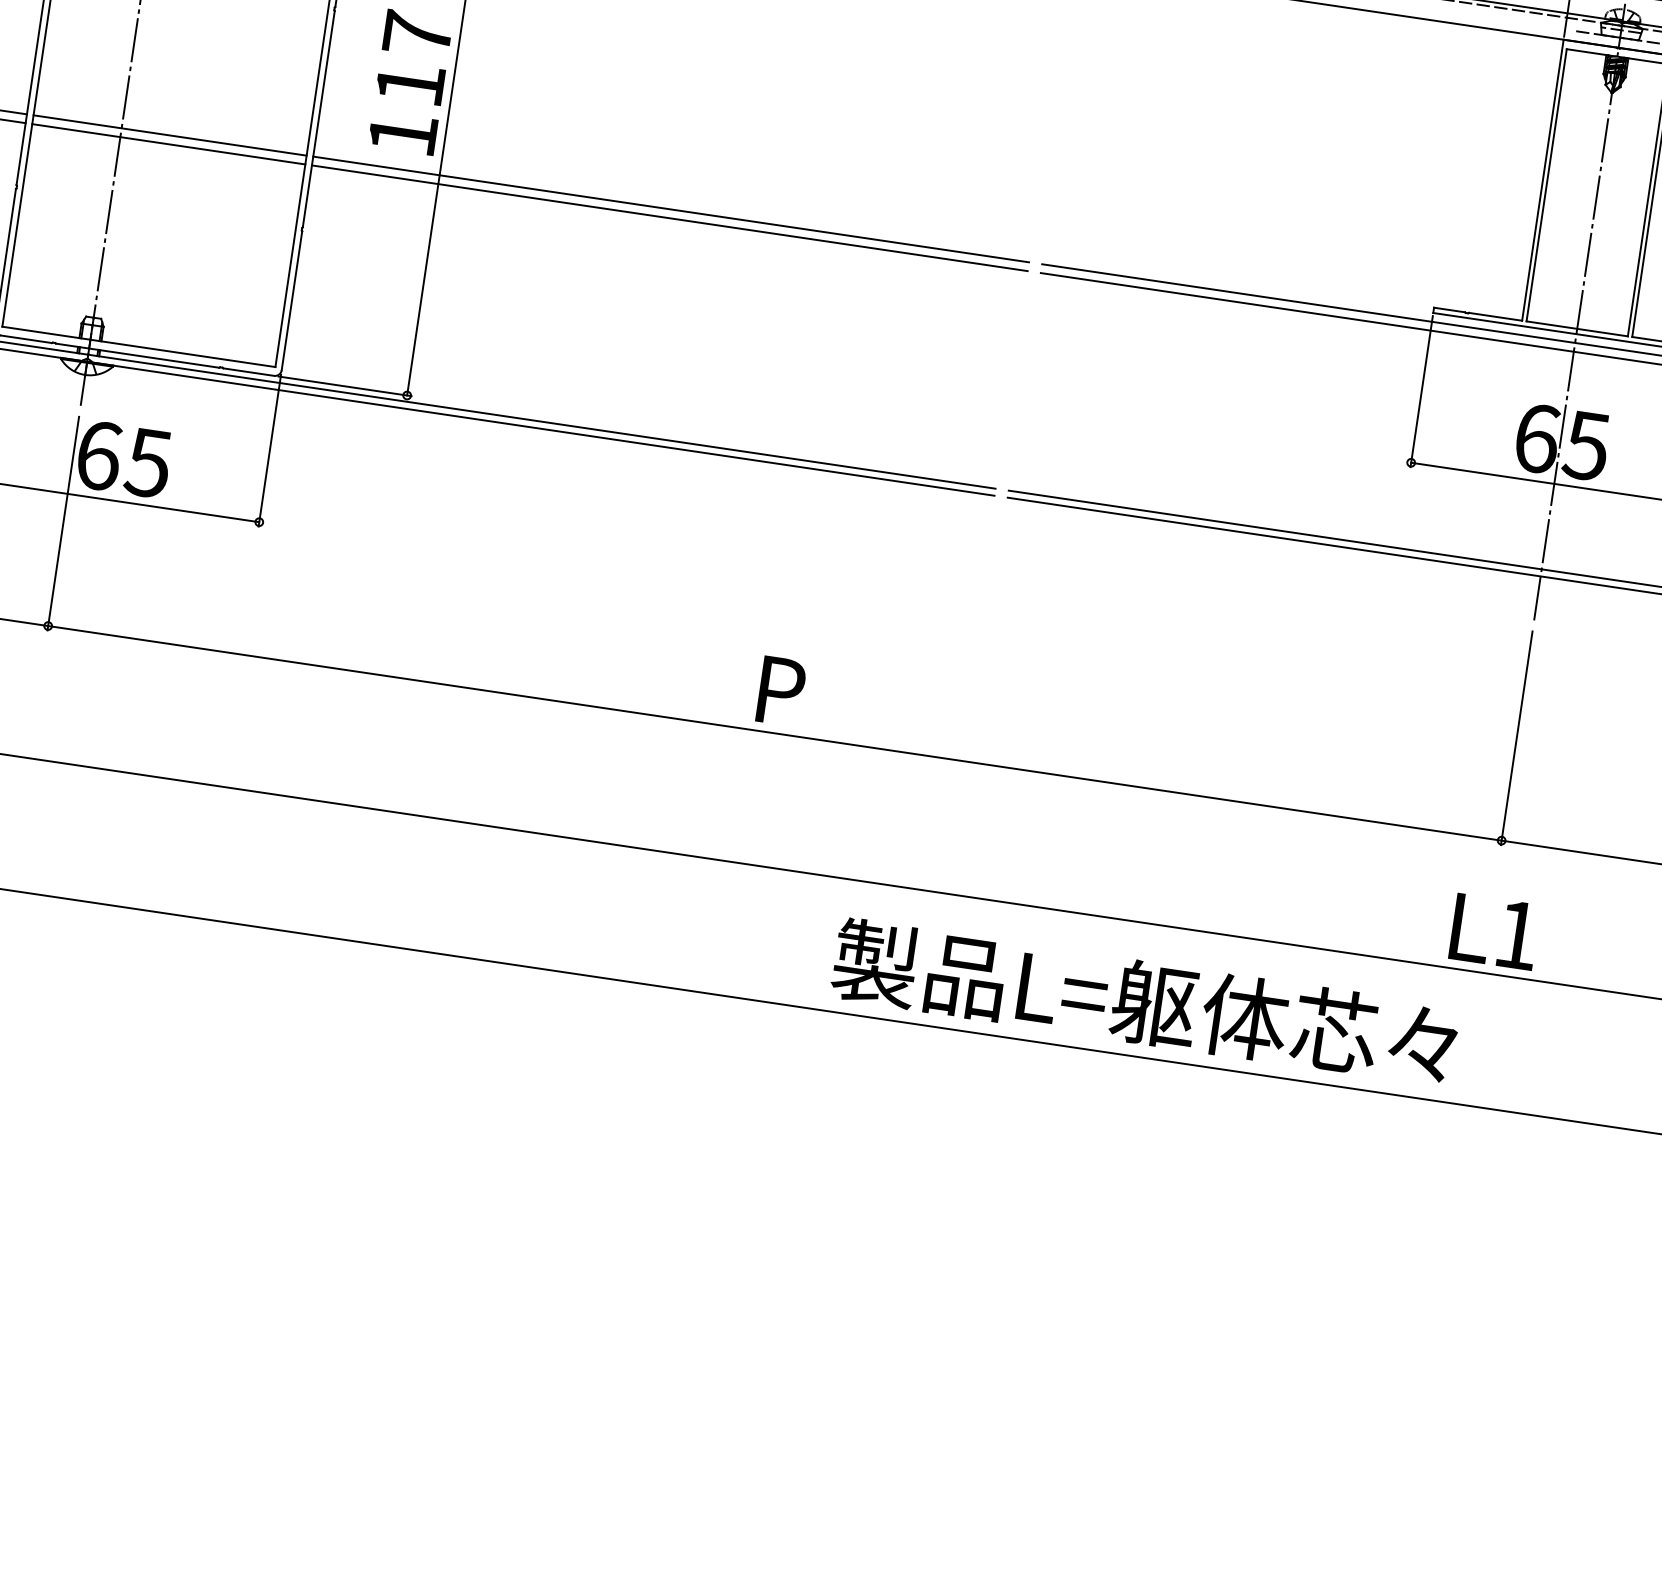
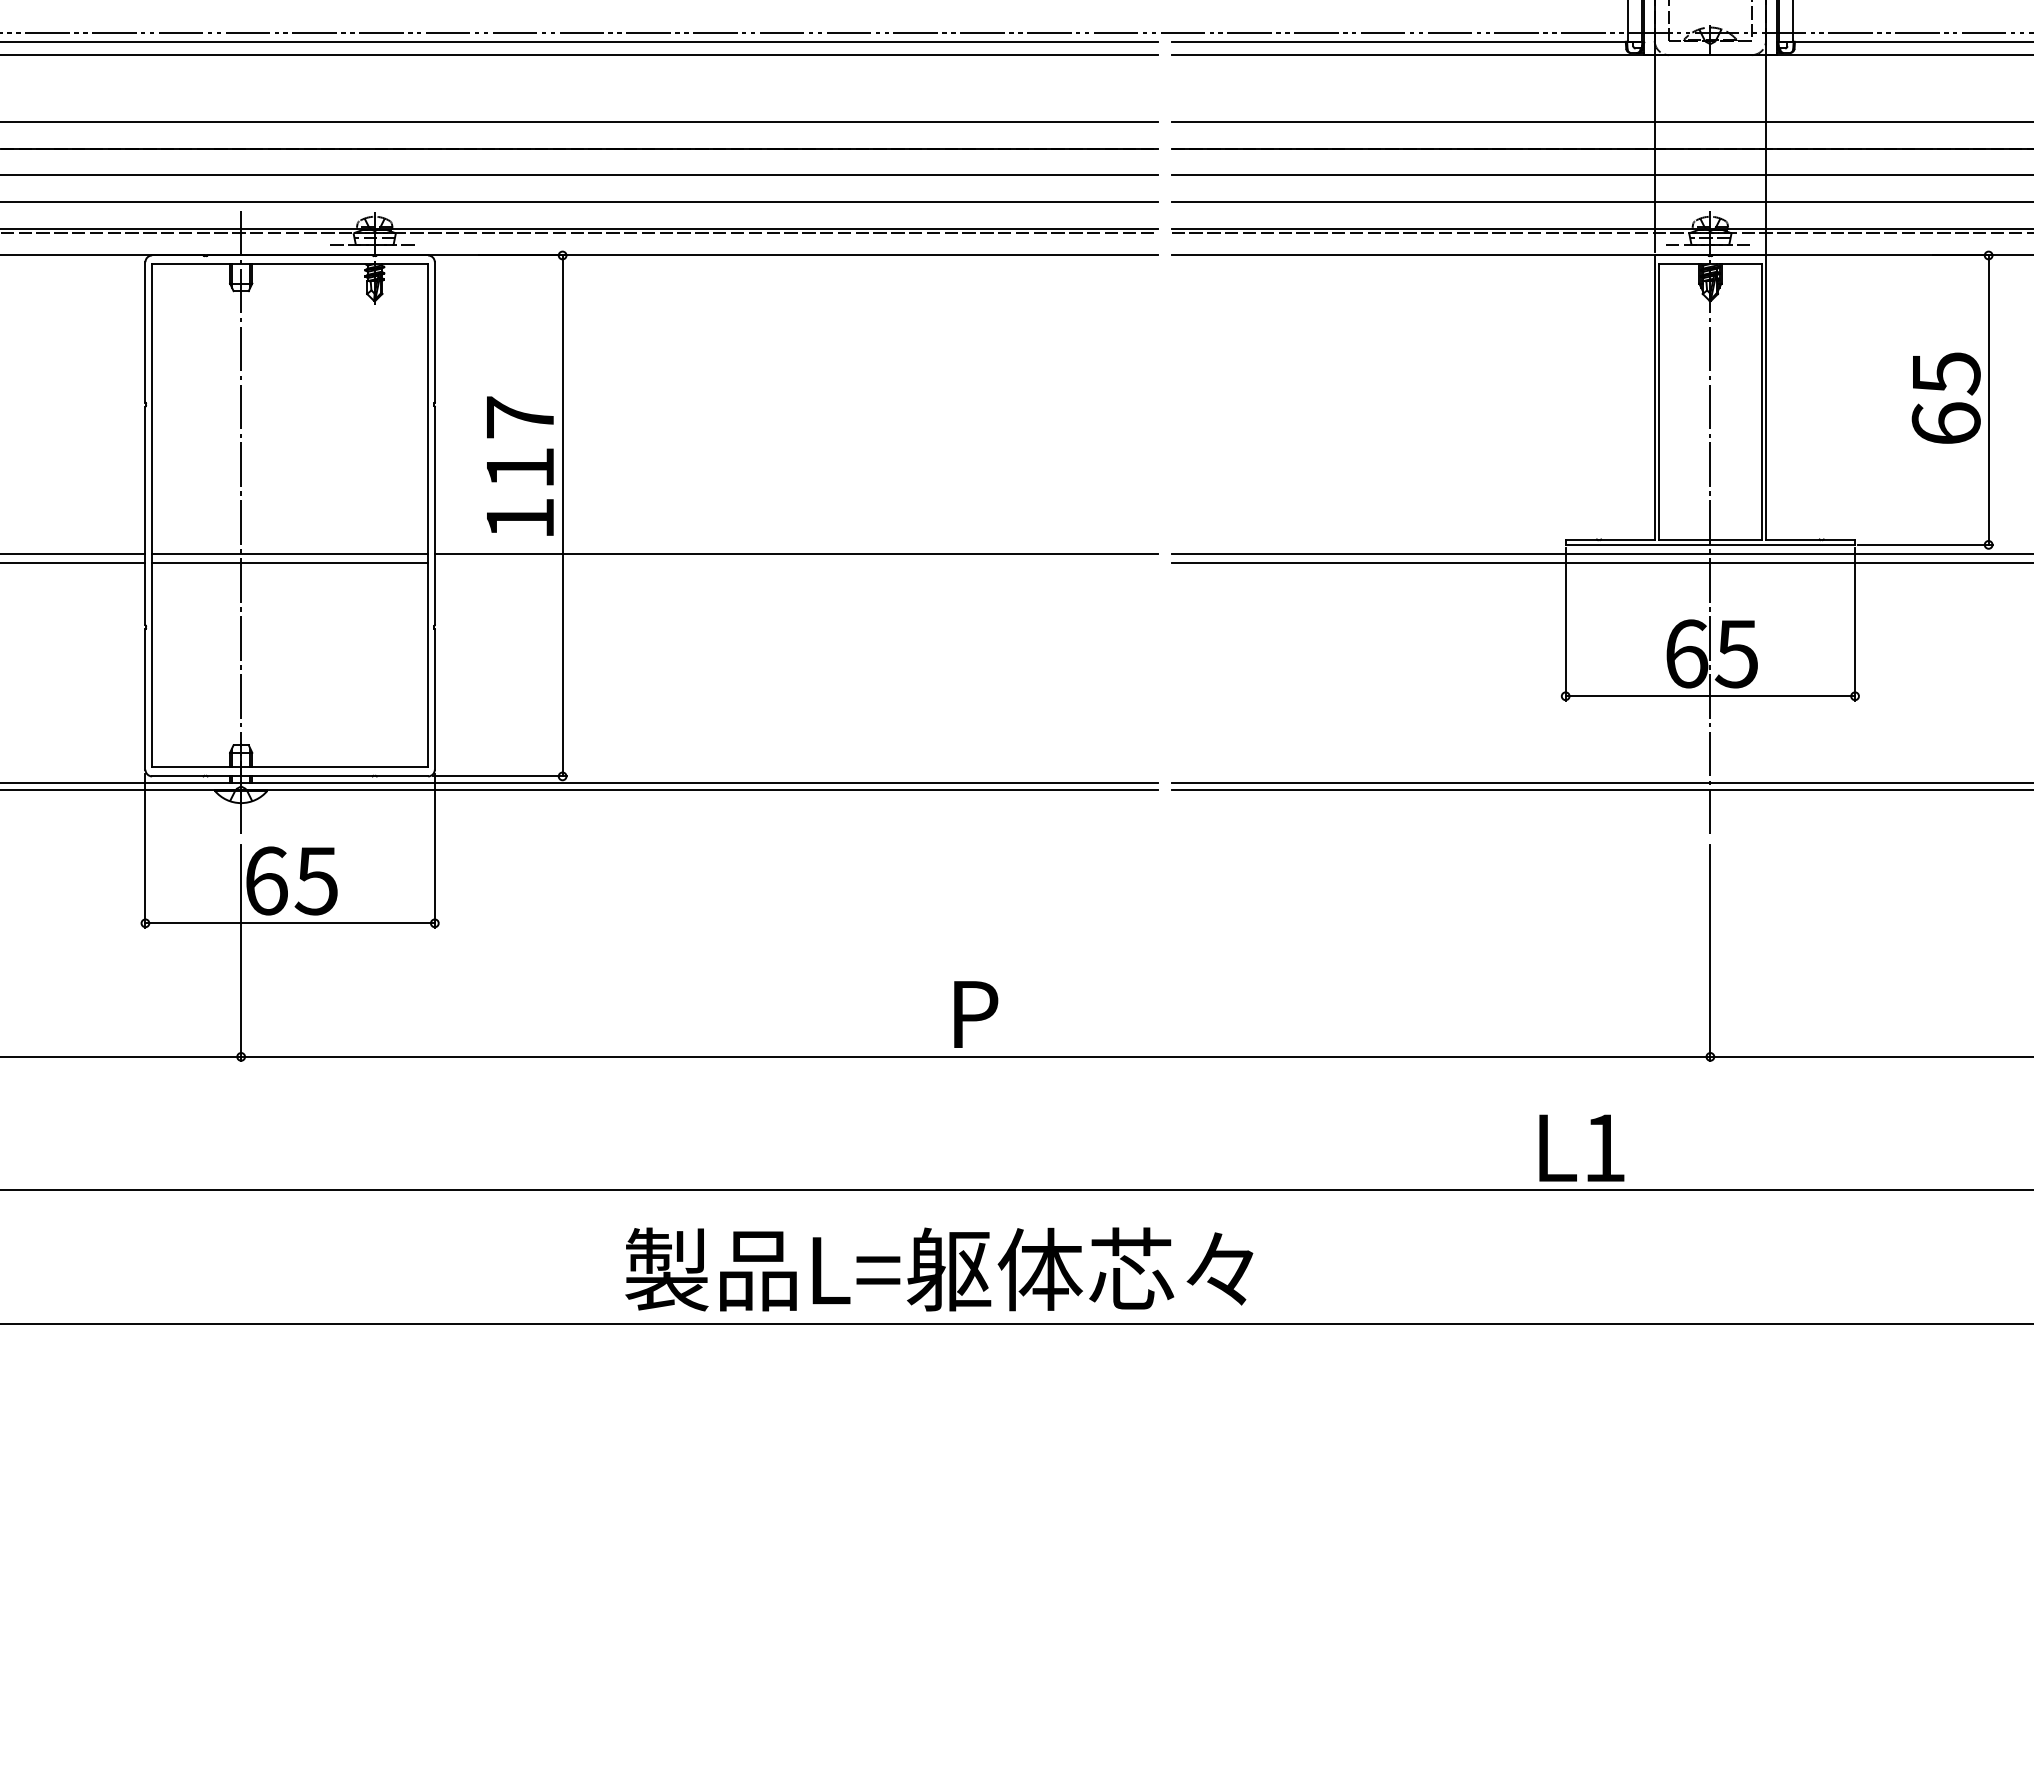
line: (669, 218) -> (796, 562), removed
text: (1494, 931) -> (1581, 1147), moved
text: (1145, 1002) -> (939, 1269), moved

